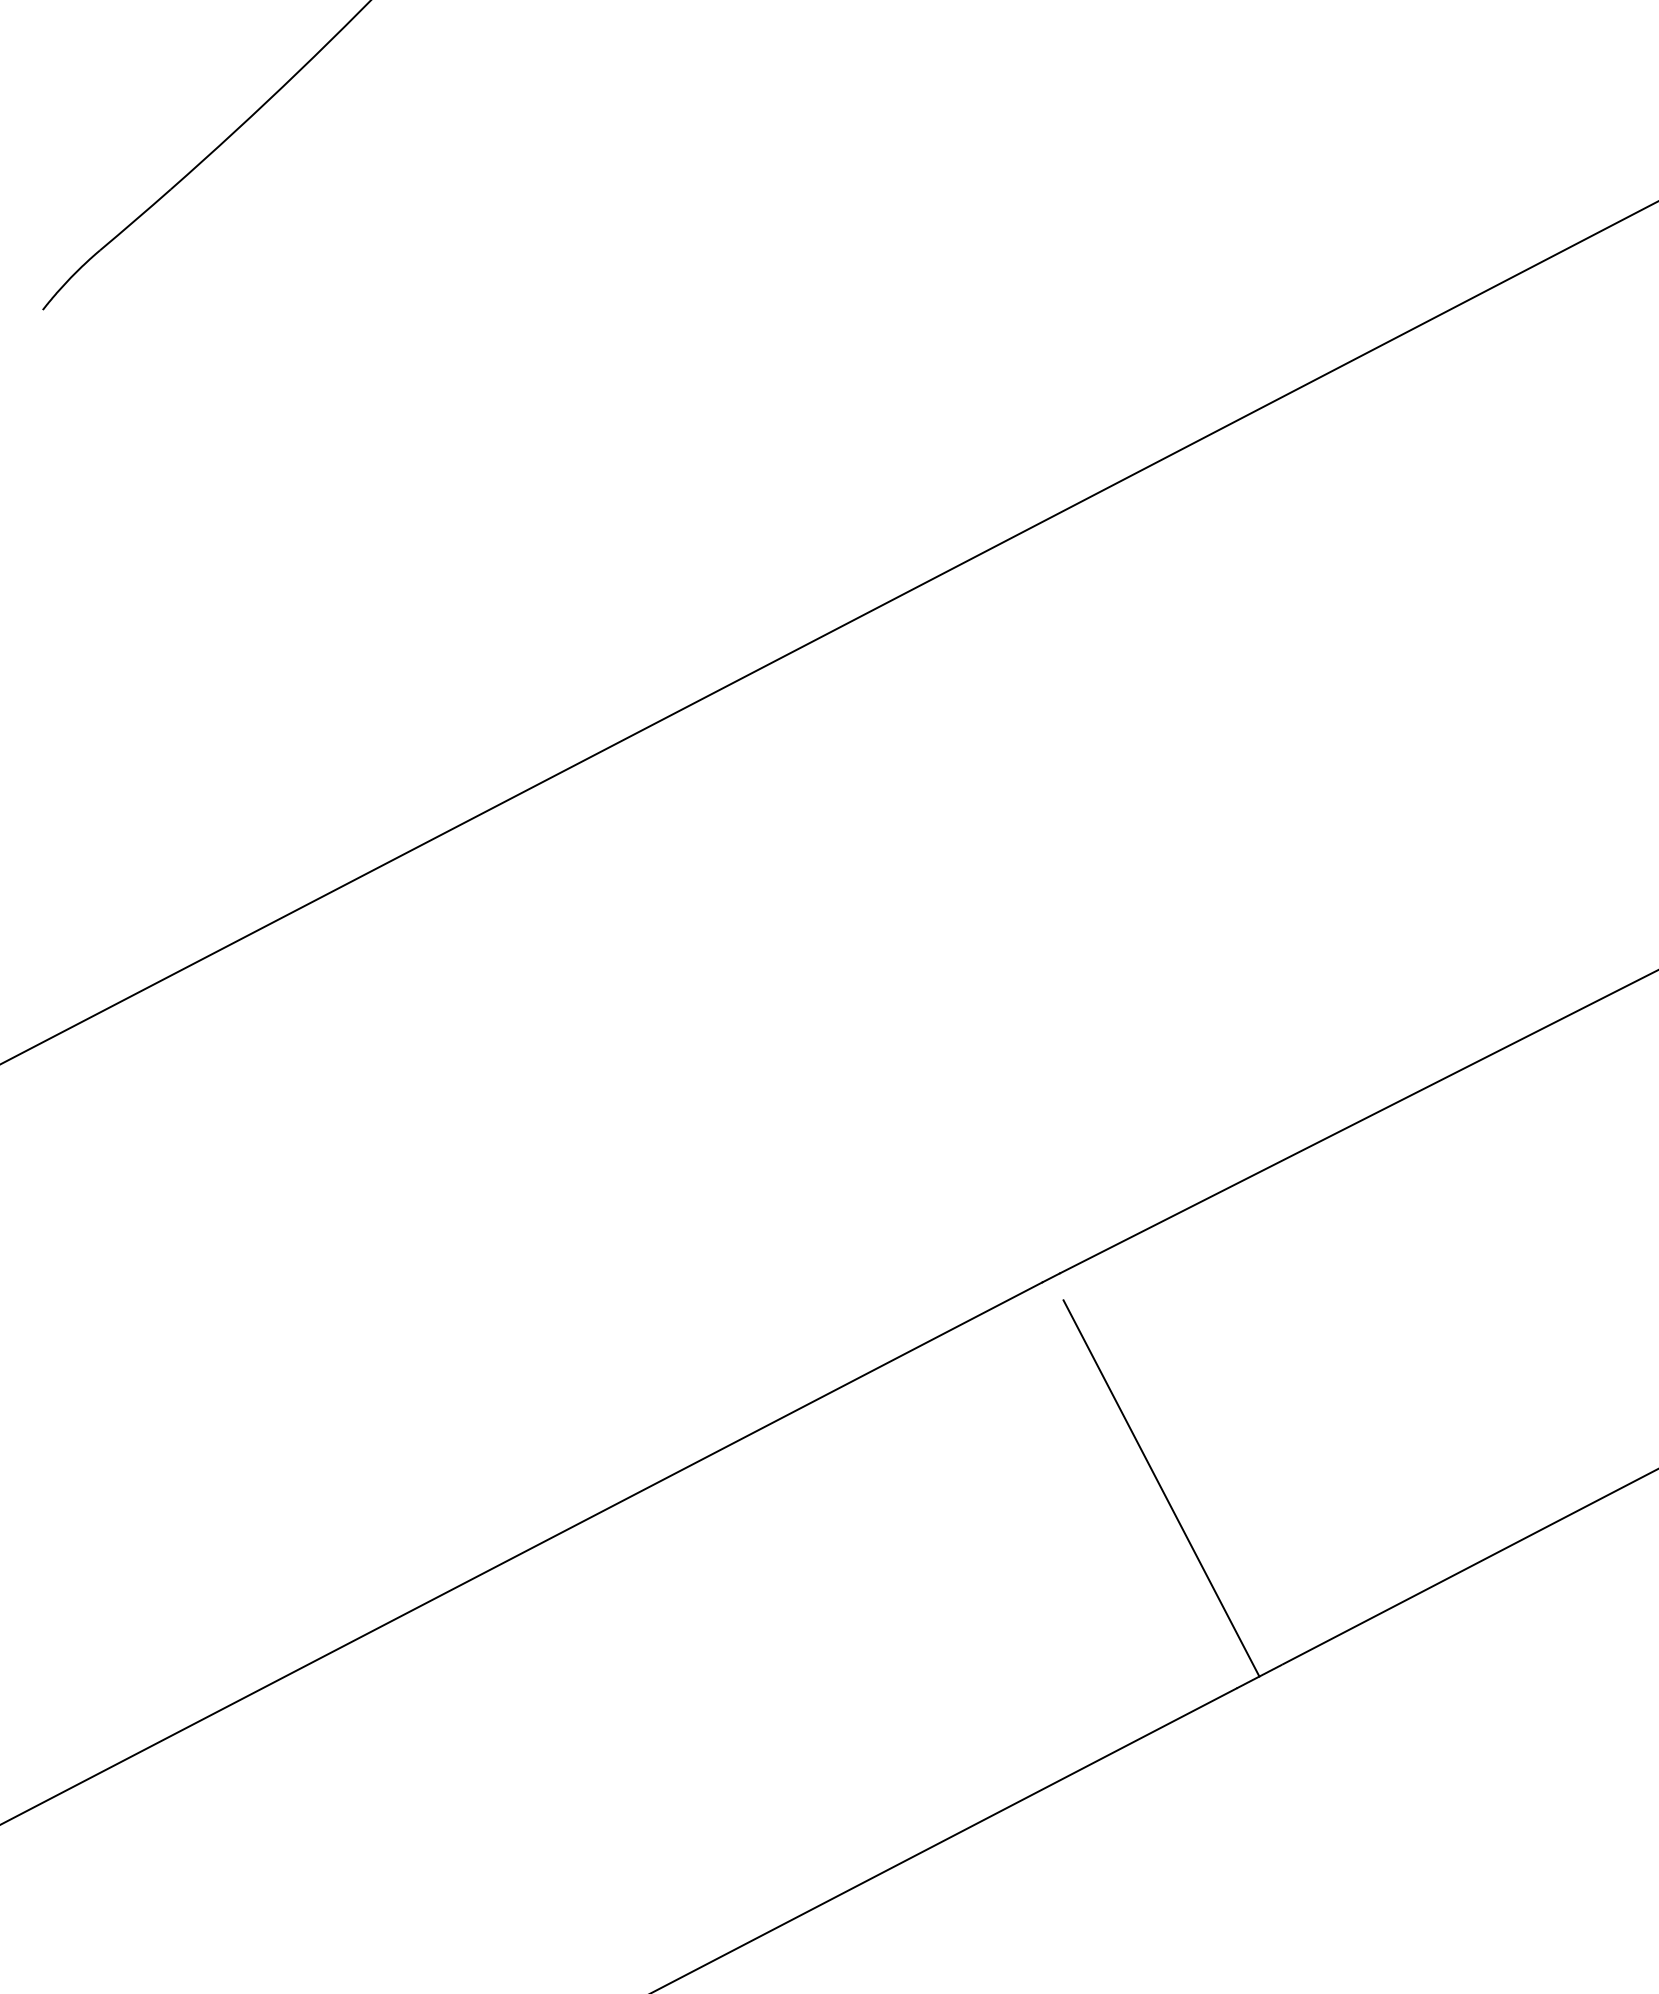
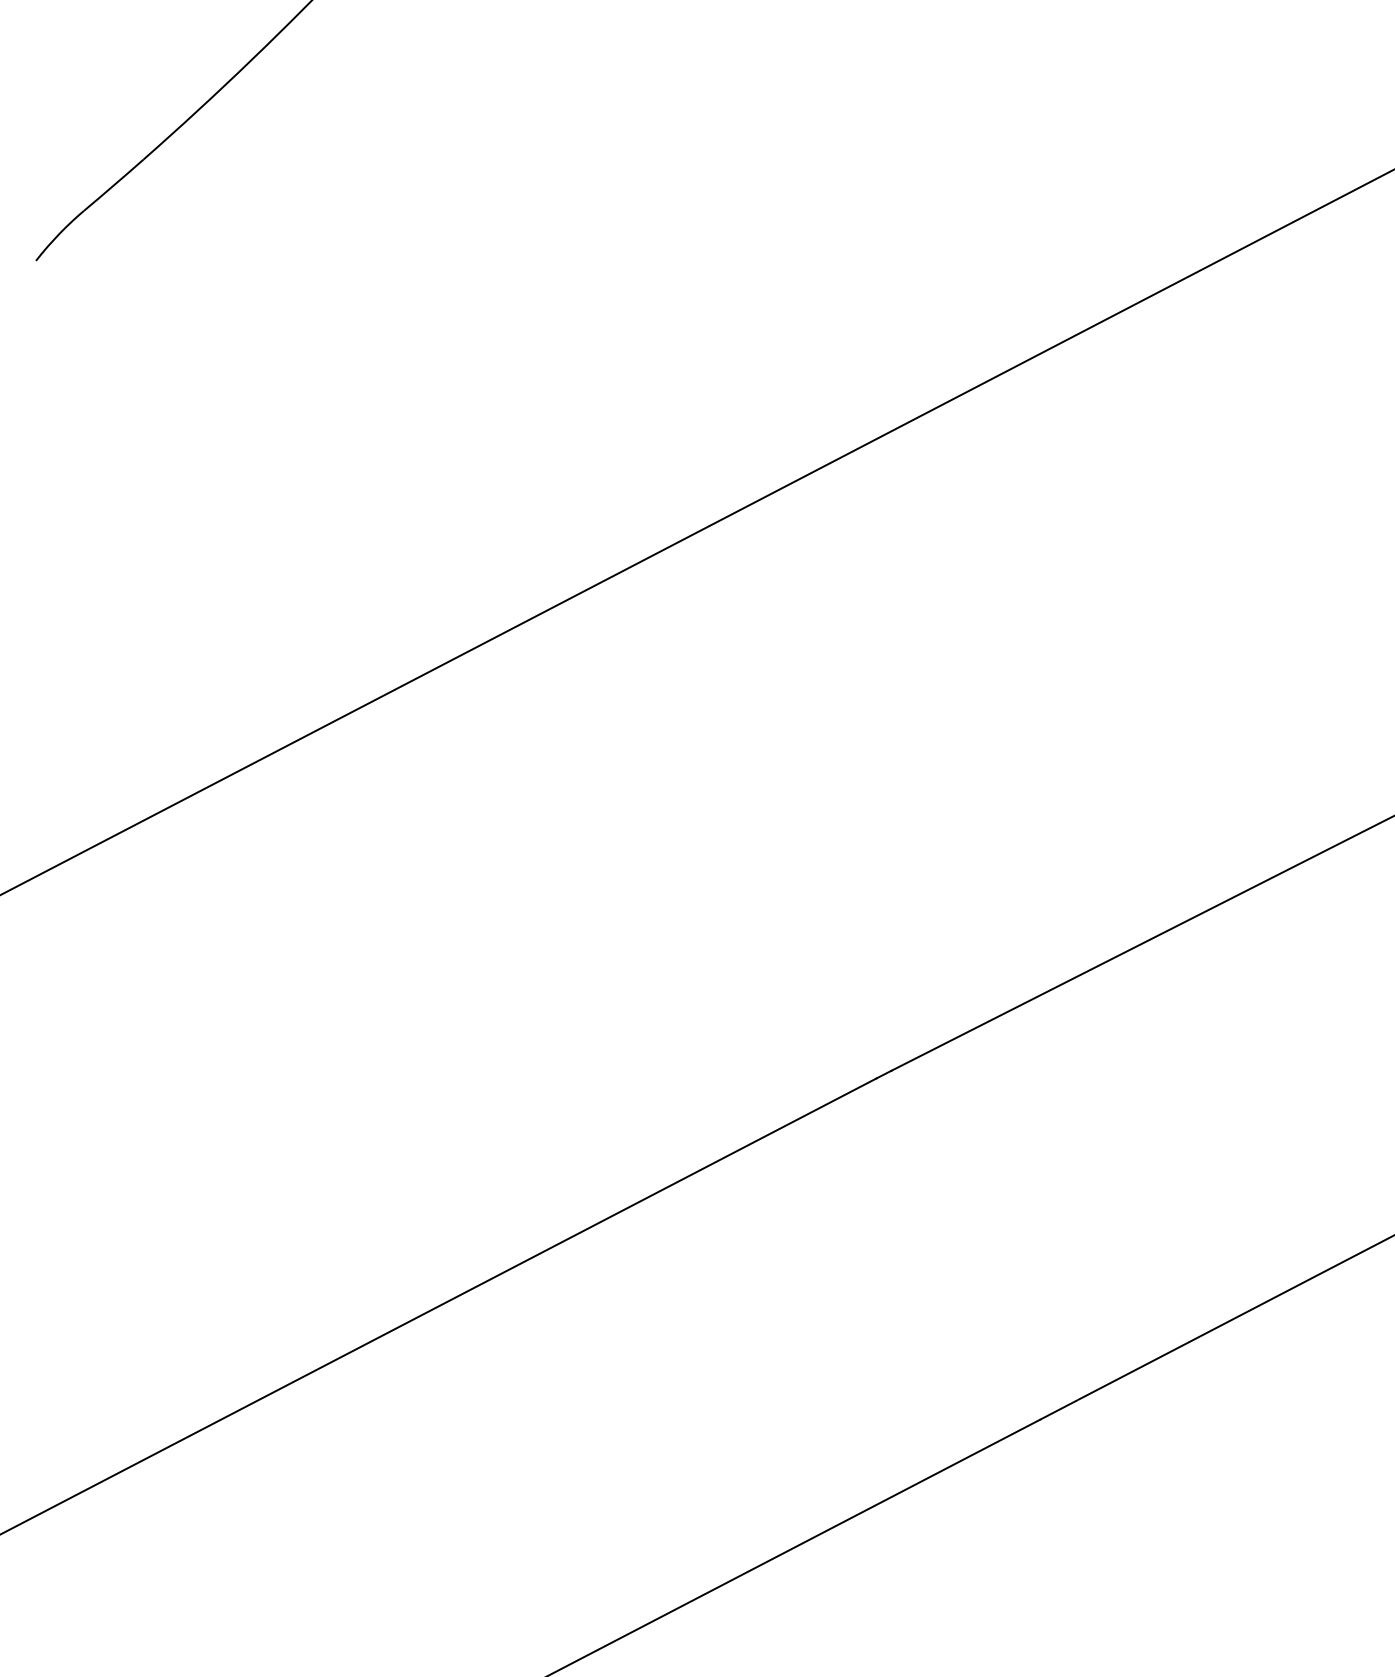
line: (1161, 1488) -> (976, 1251), removed

